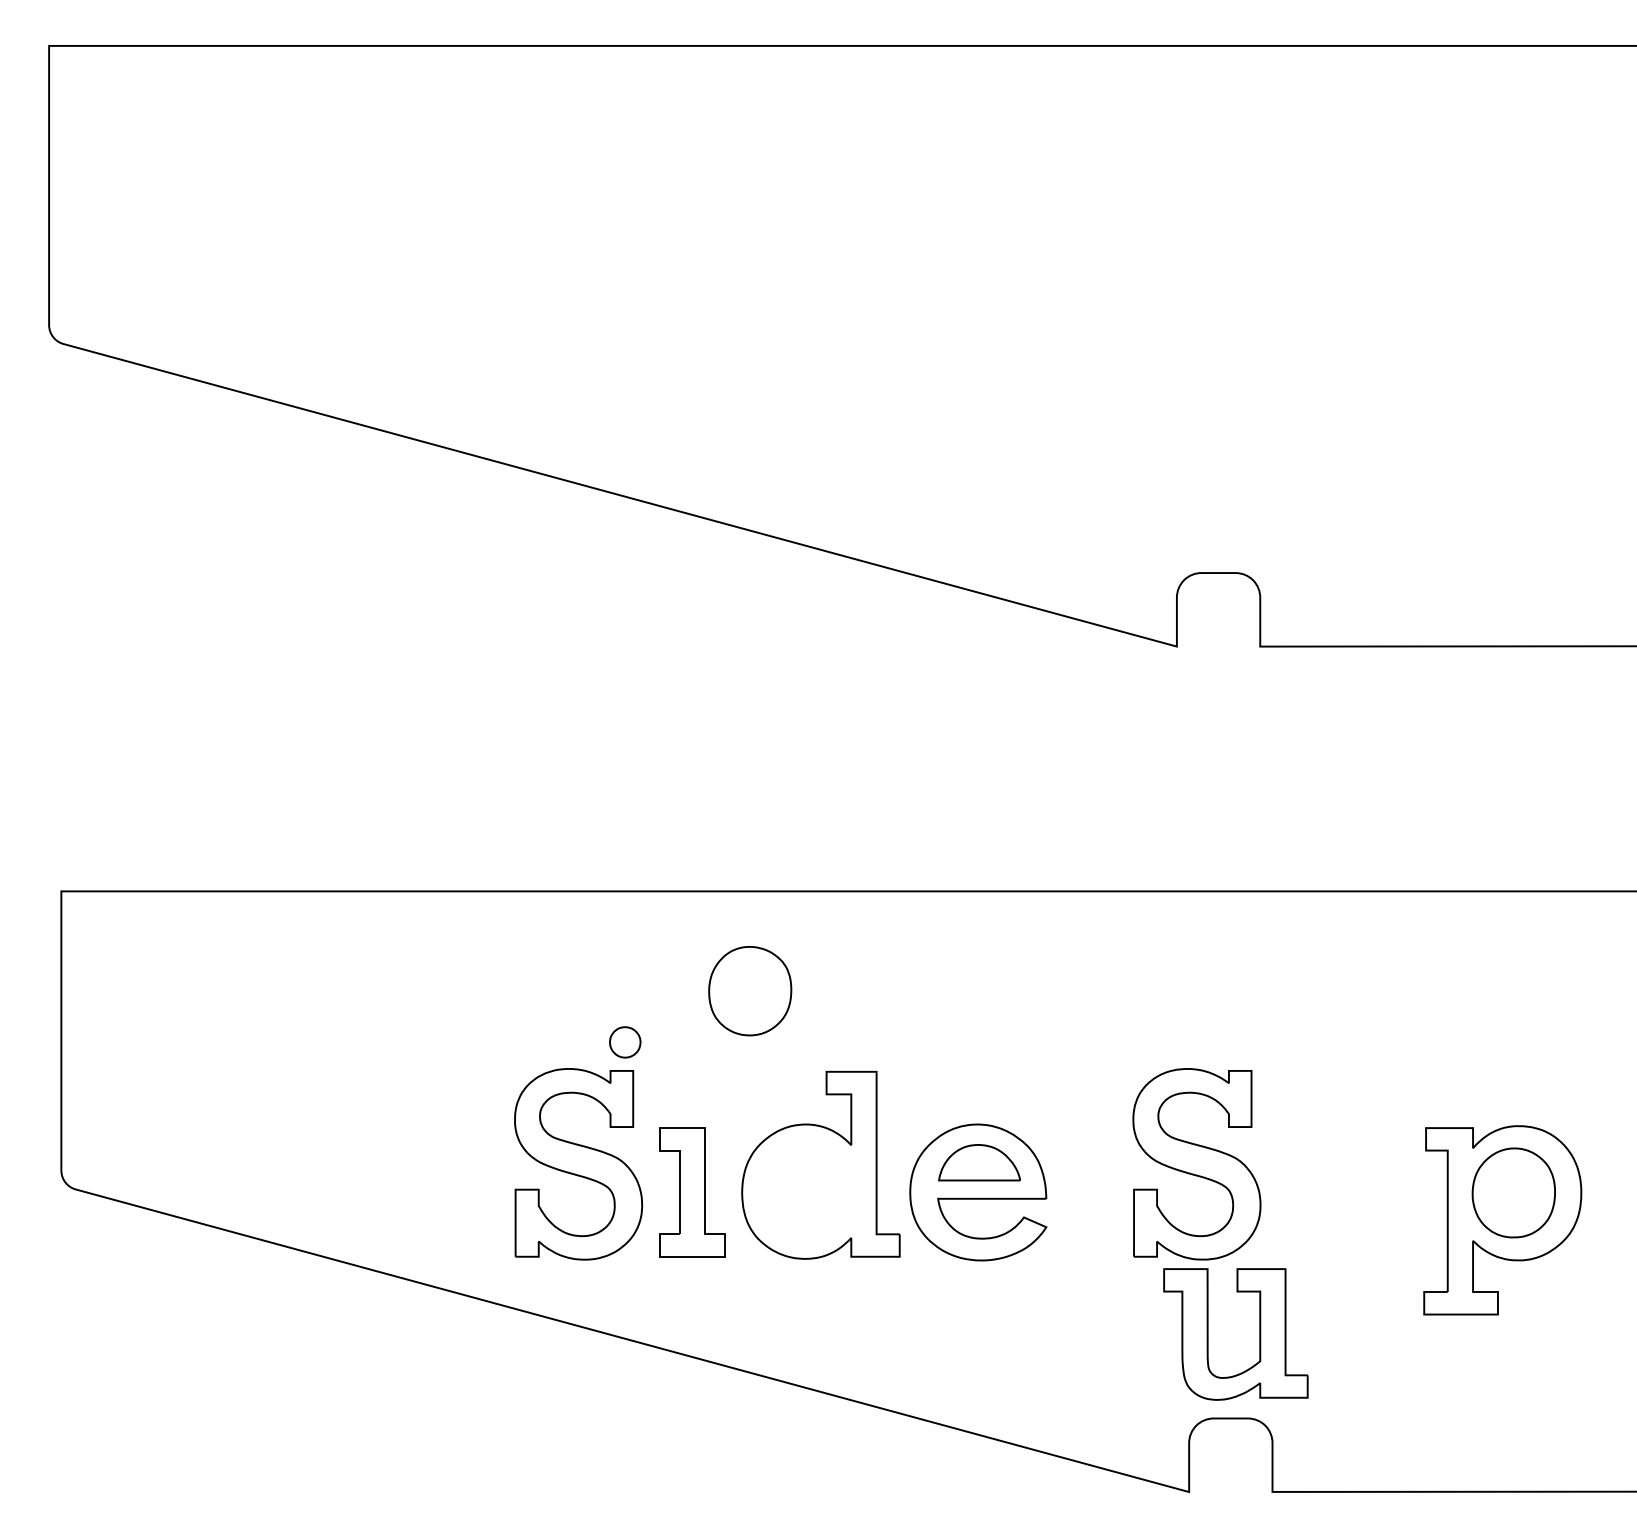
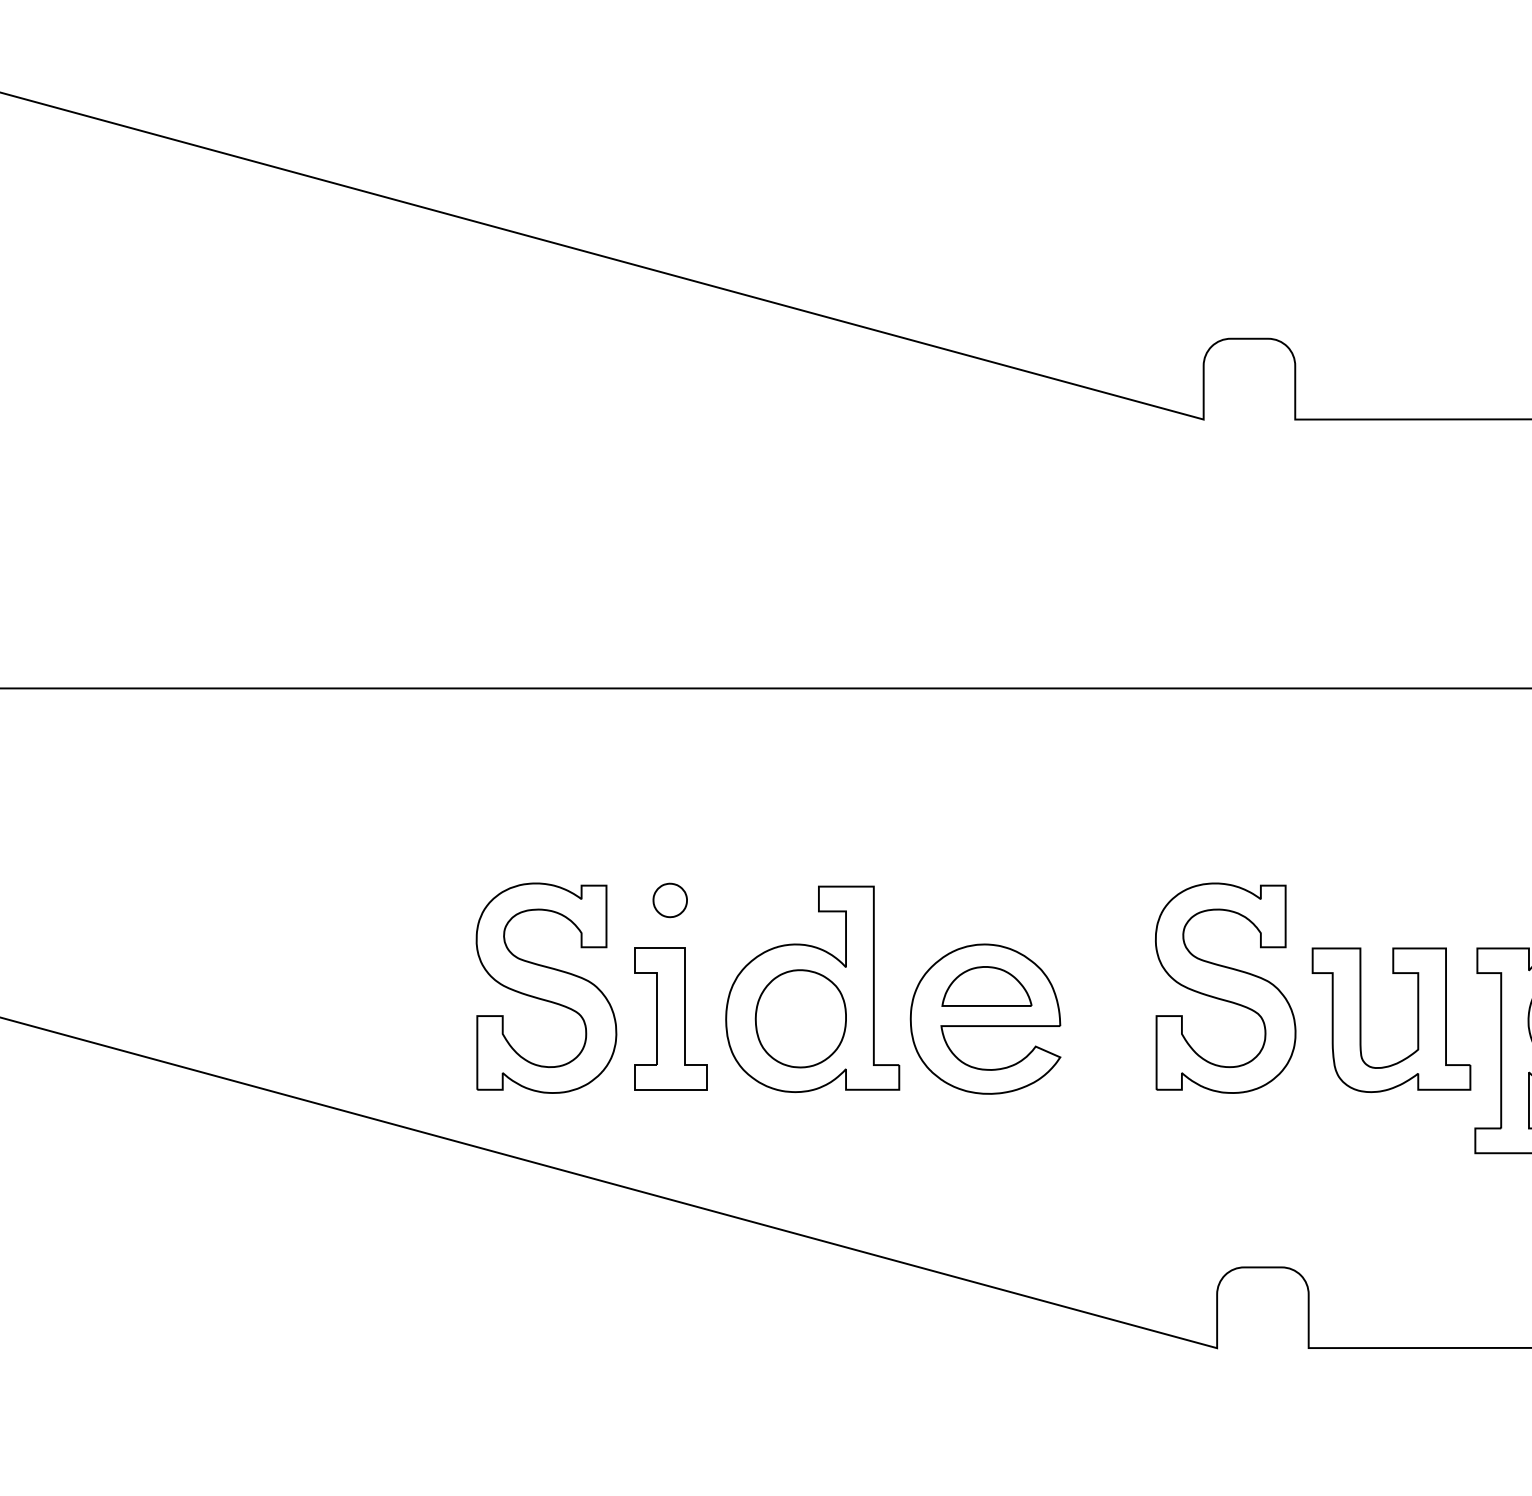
part: (750, 991) -> (801, 1019), moved
part: (625, 1042) -> (670, 900), moved
part: (1259, 1334) -> (1417, 1020), moved

